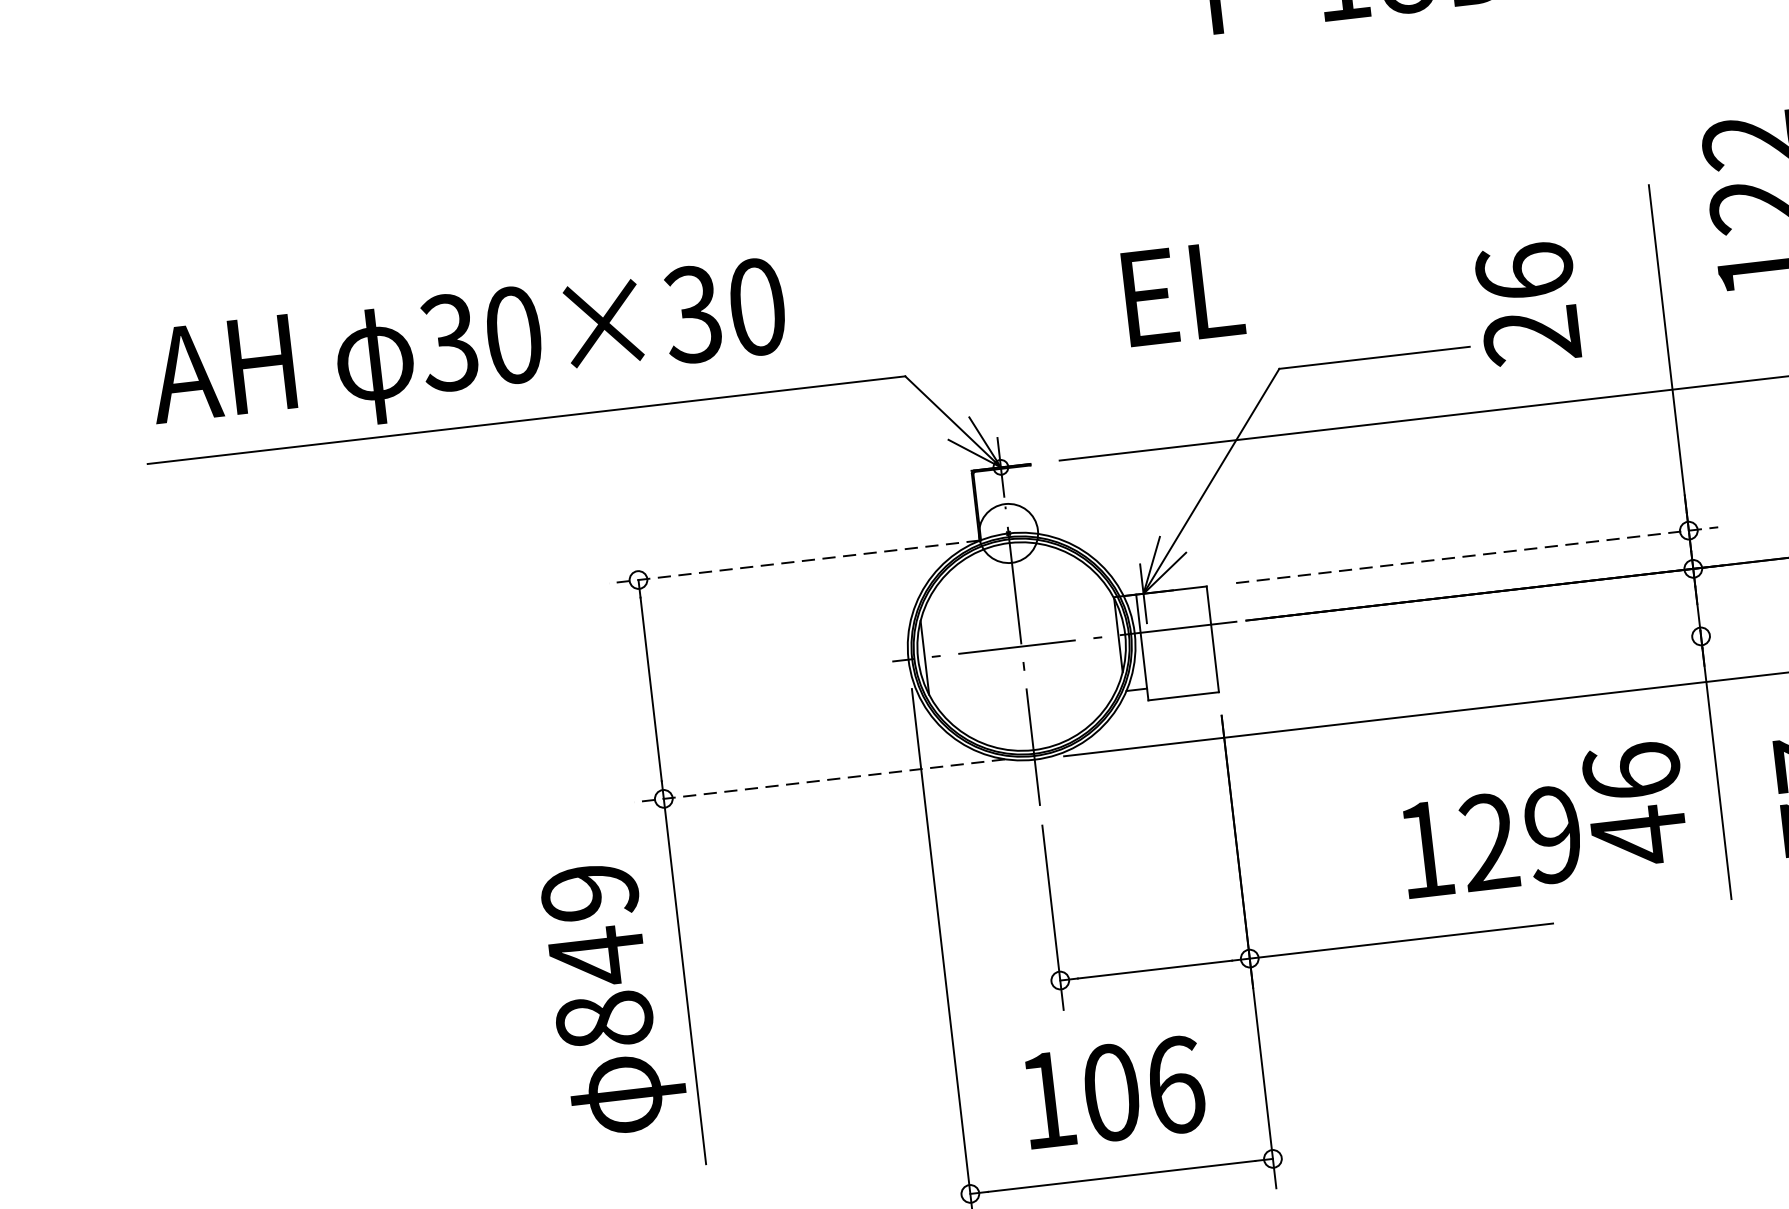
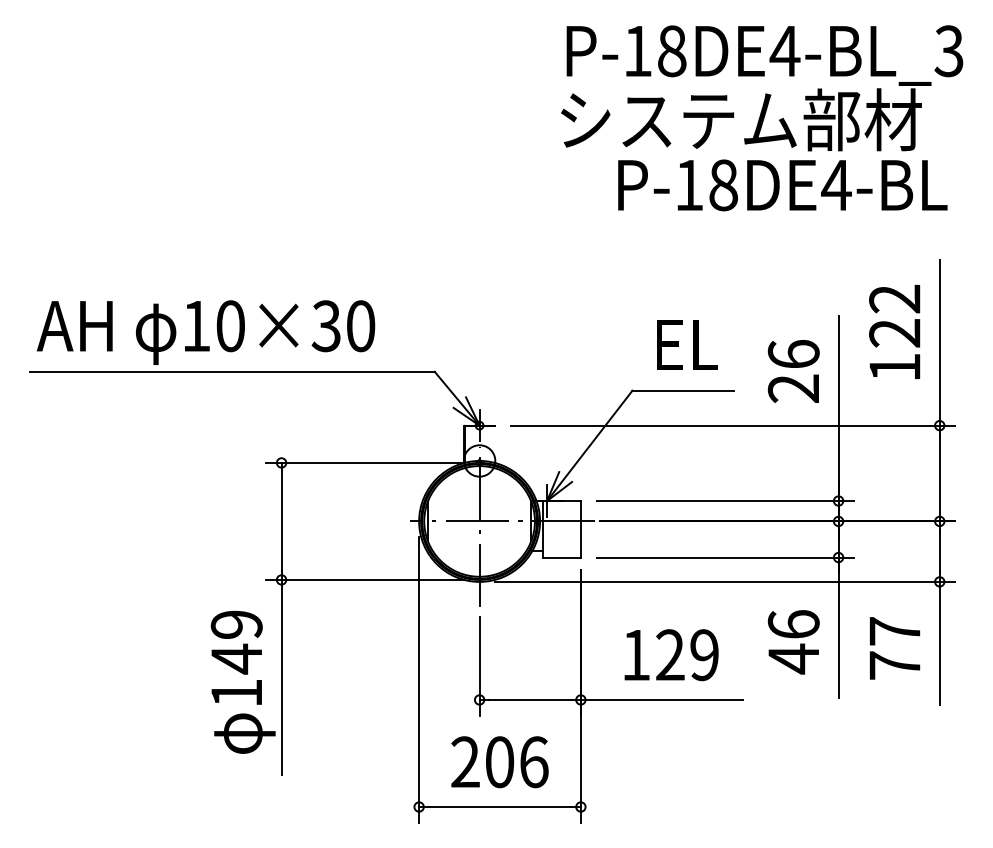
text: (1183, 292) -> (687, 344), moved
text: (1527, 303) -> (793, 371), moved
text: (447, 343) -> (195, 326), 30×30 -> 10×30
line: (1477, 556) -> (725, 501), dashed -> solid
line: (793, 561) -> (364, 462), dashed -> solid
line: (1489, 660) -> (725, 557), added
line: (818, 780) -> (364, 579), dashed -> solid
text: (1491, 842) -> (671, 655), moved
text: (603, 1019) -> (236, 692), 849 -> 149
text: (1047, 1098) -> (465, 761), 106 -> 206

